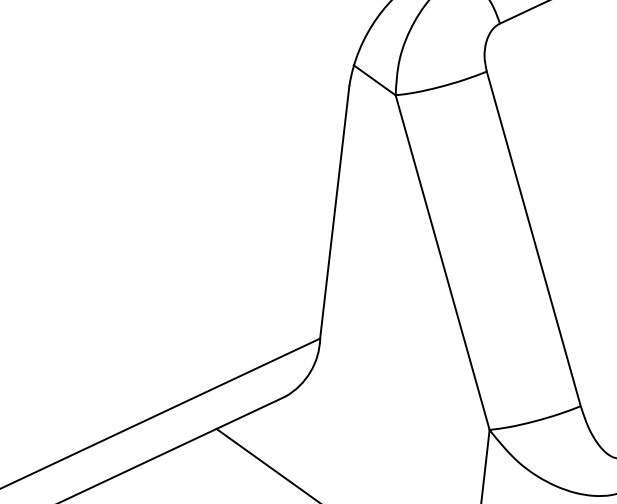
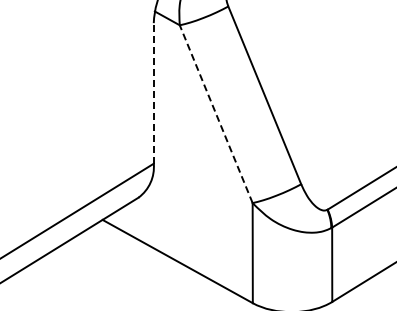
line: (334, 210) -> (153, 92), solid -> dashed
line: (443, 261) -> (216, 113), solid -> dashed

